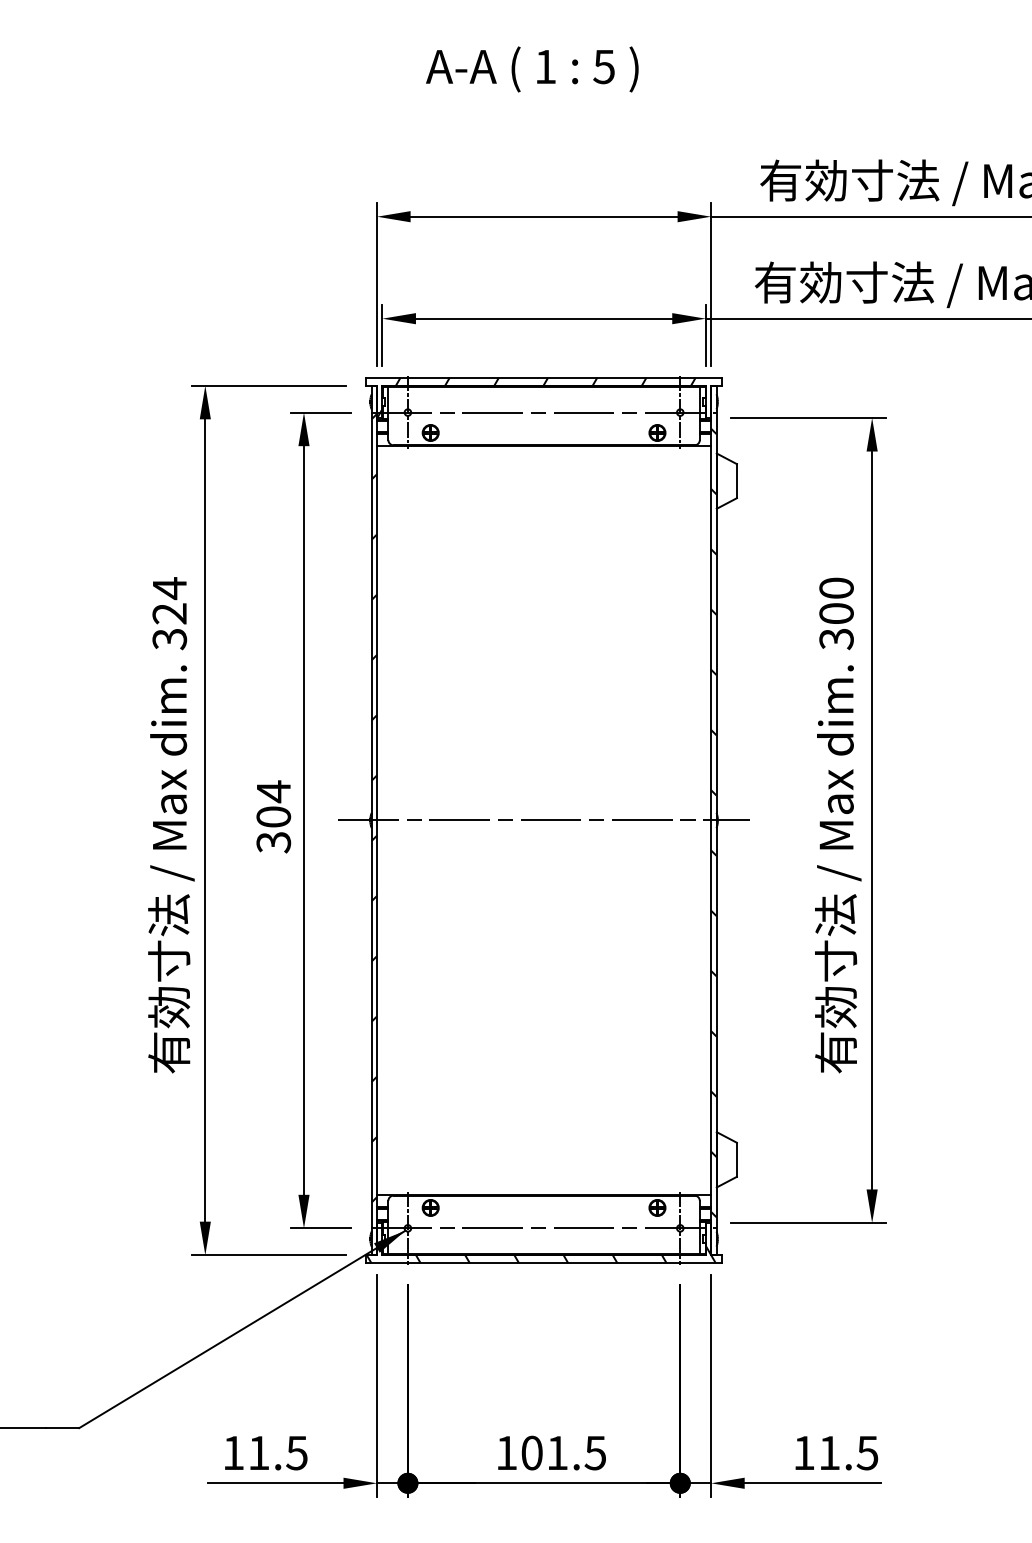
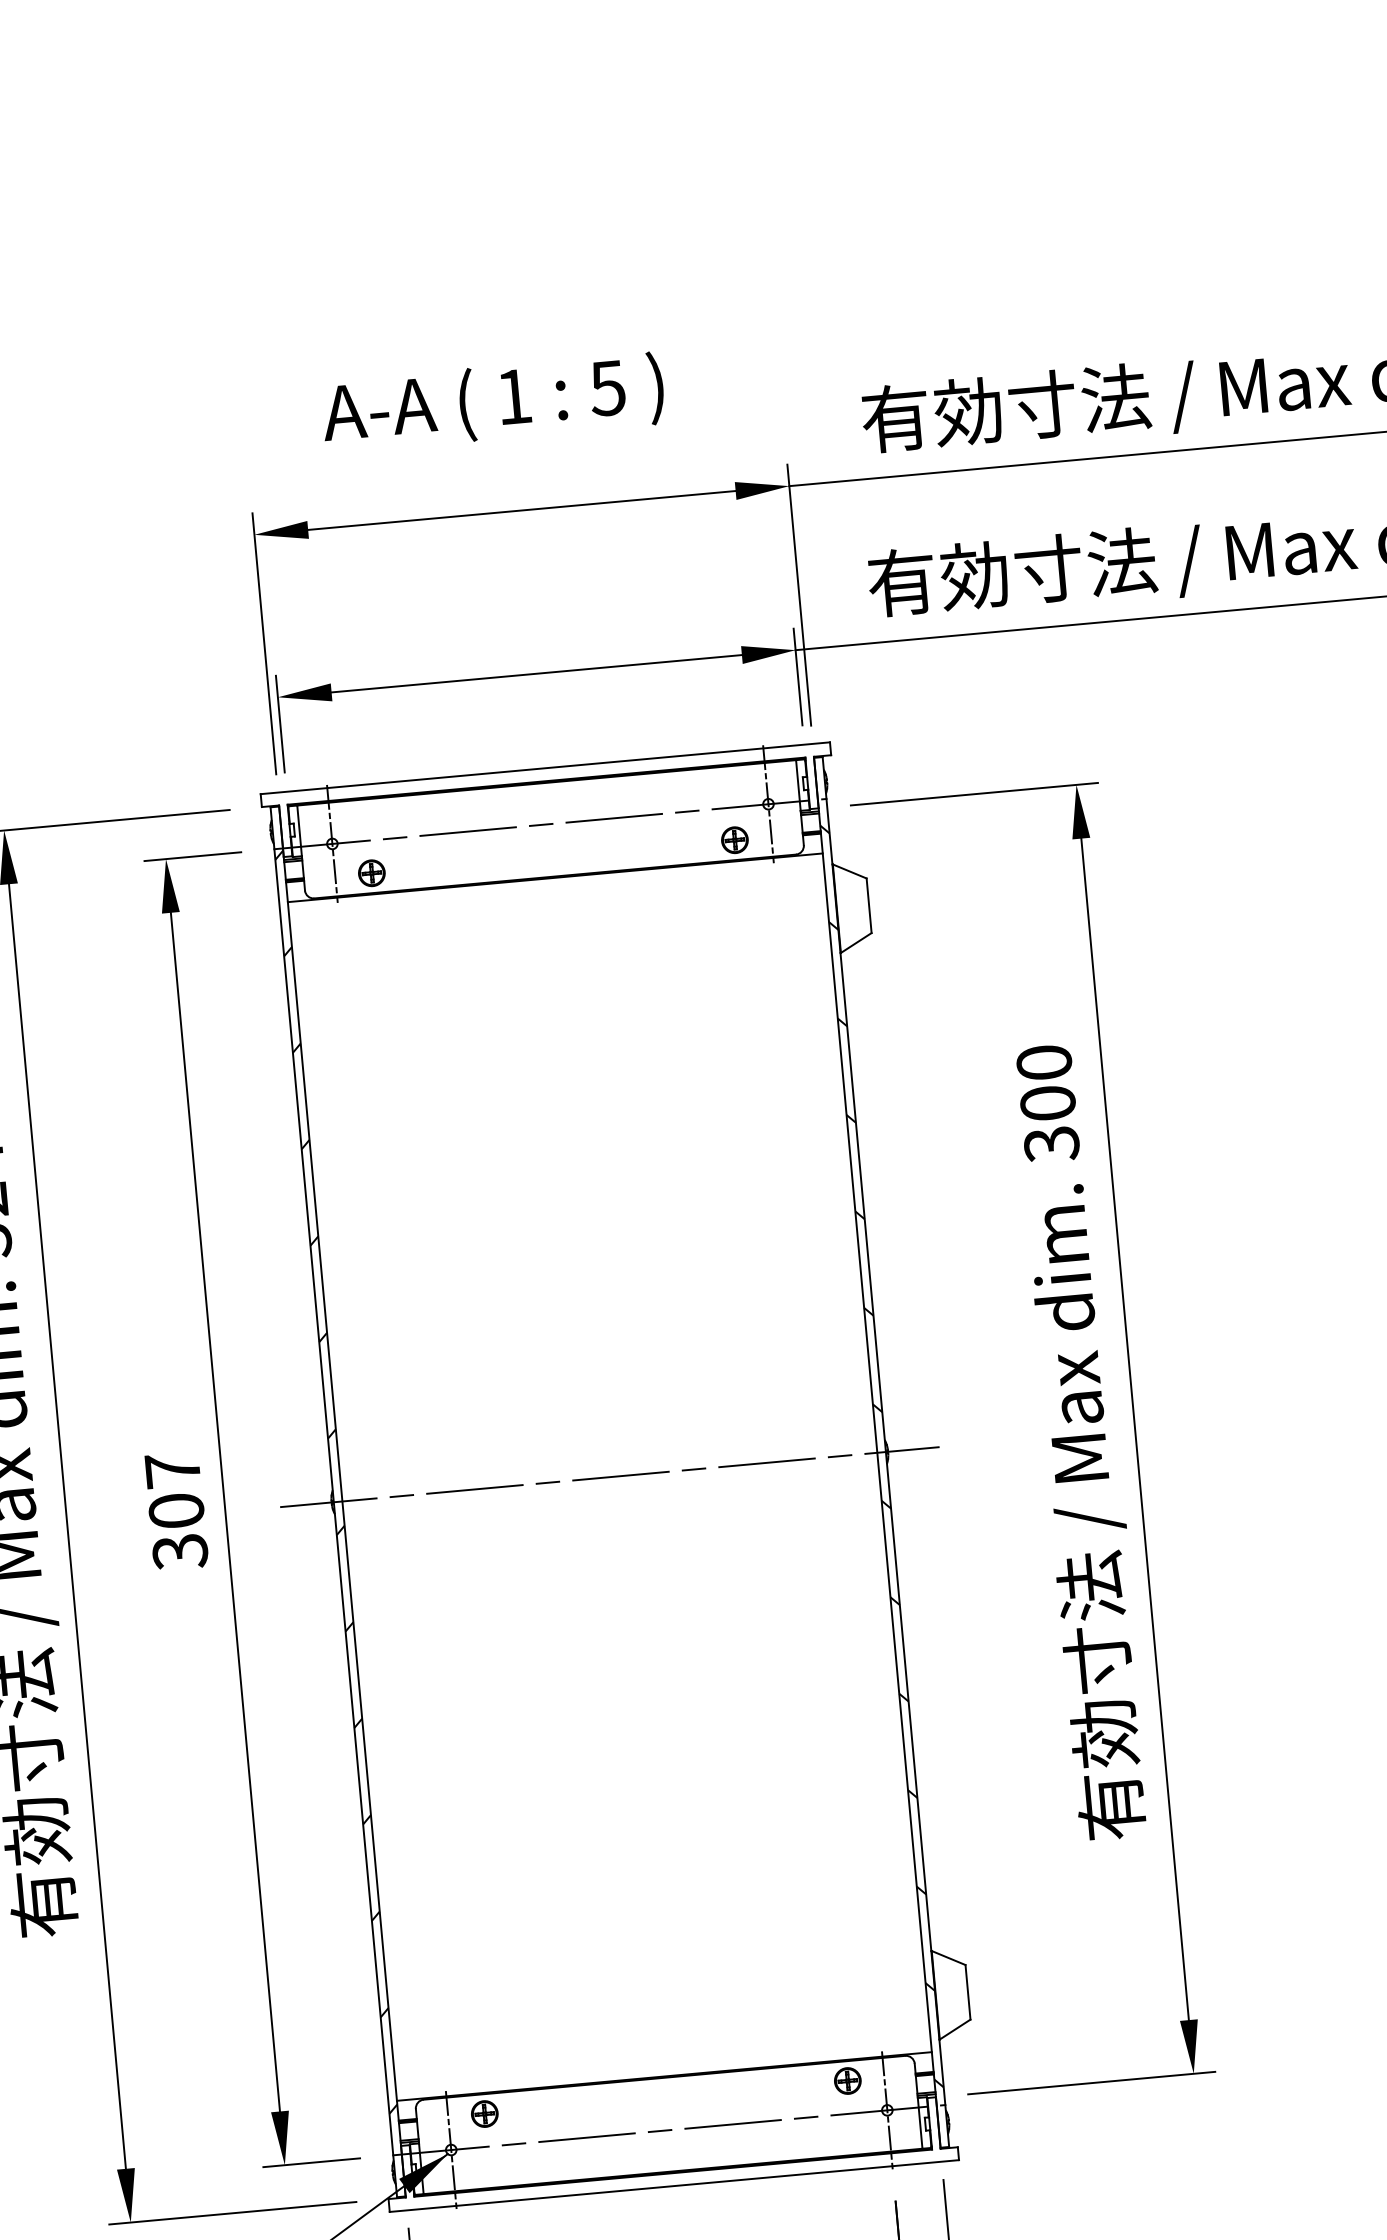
text: (532, 69) -> (493, 402), moved
hatch: (536, 397) -> (536, 801), removed
text: (273, 791) -> (172, 1470), 304 -> 307
hatch: (540, 1254) -> (667, 2172), removed

